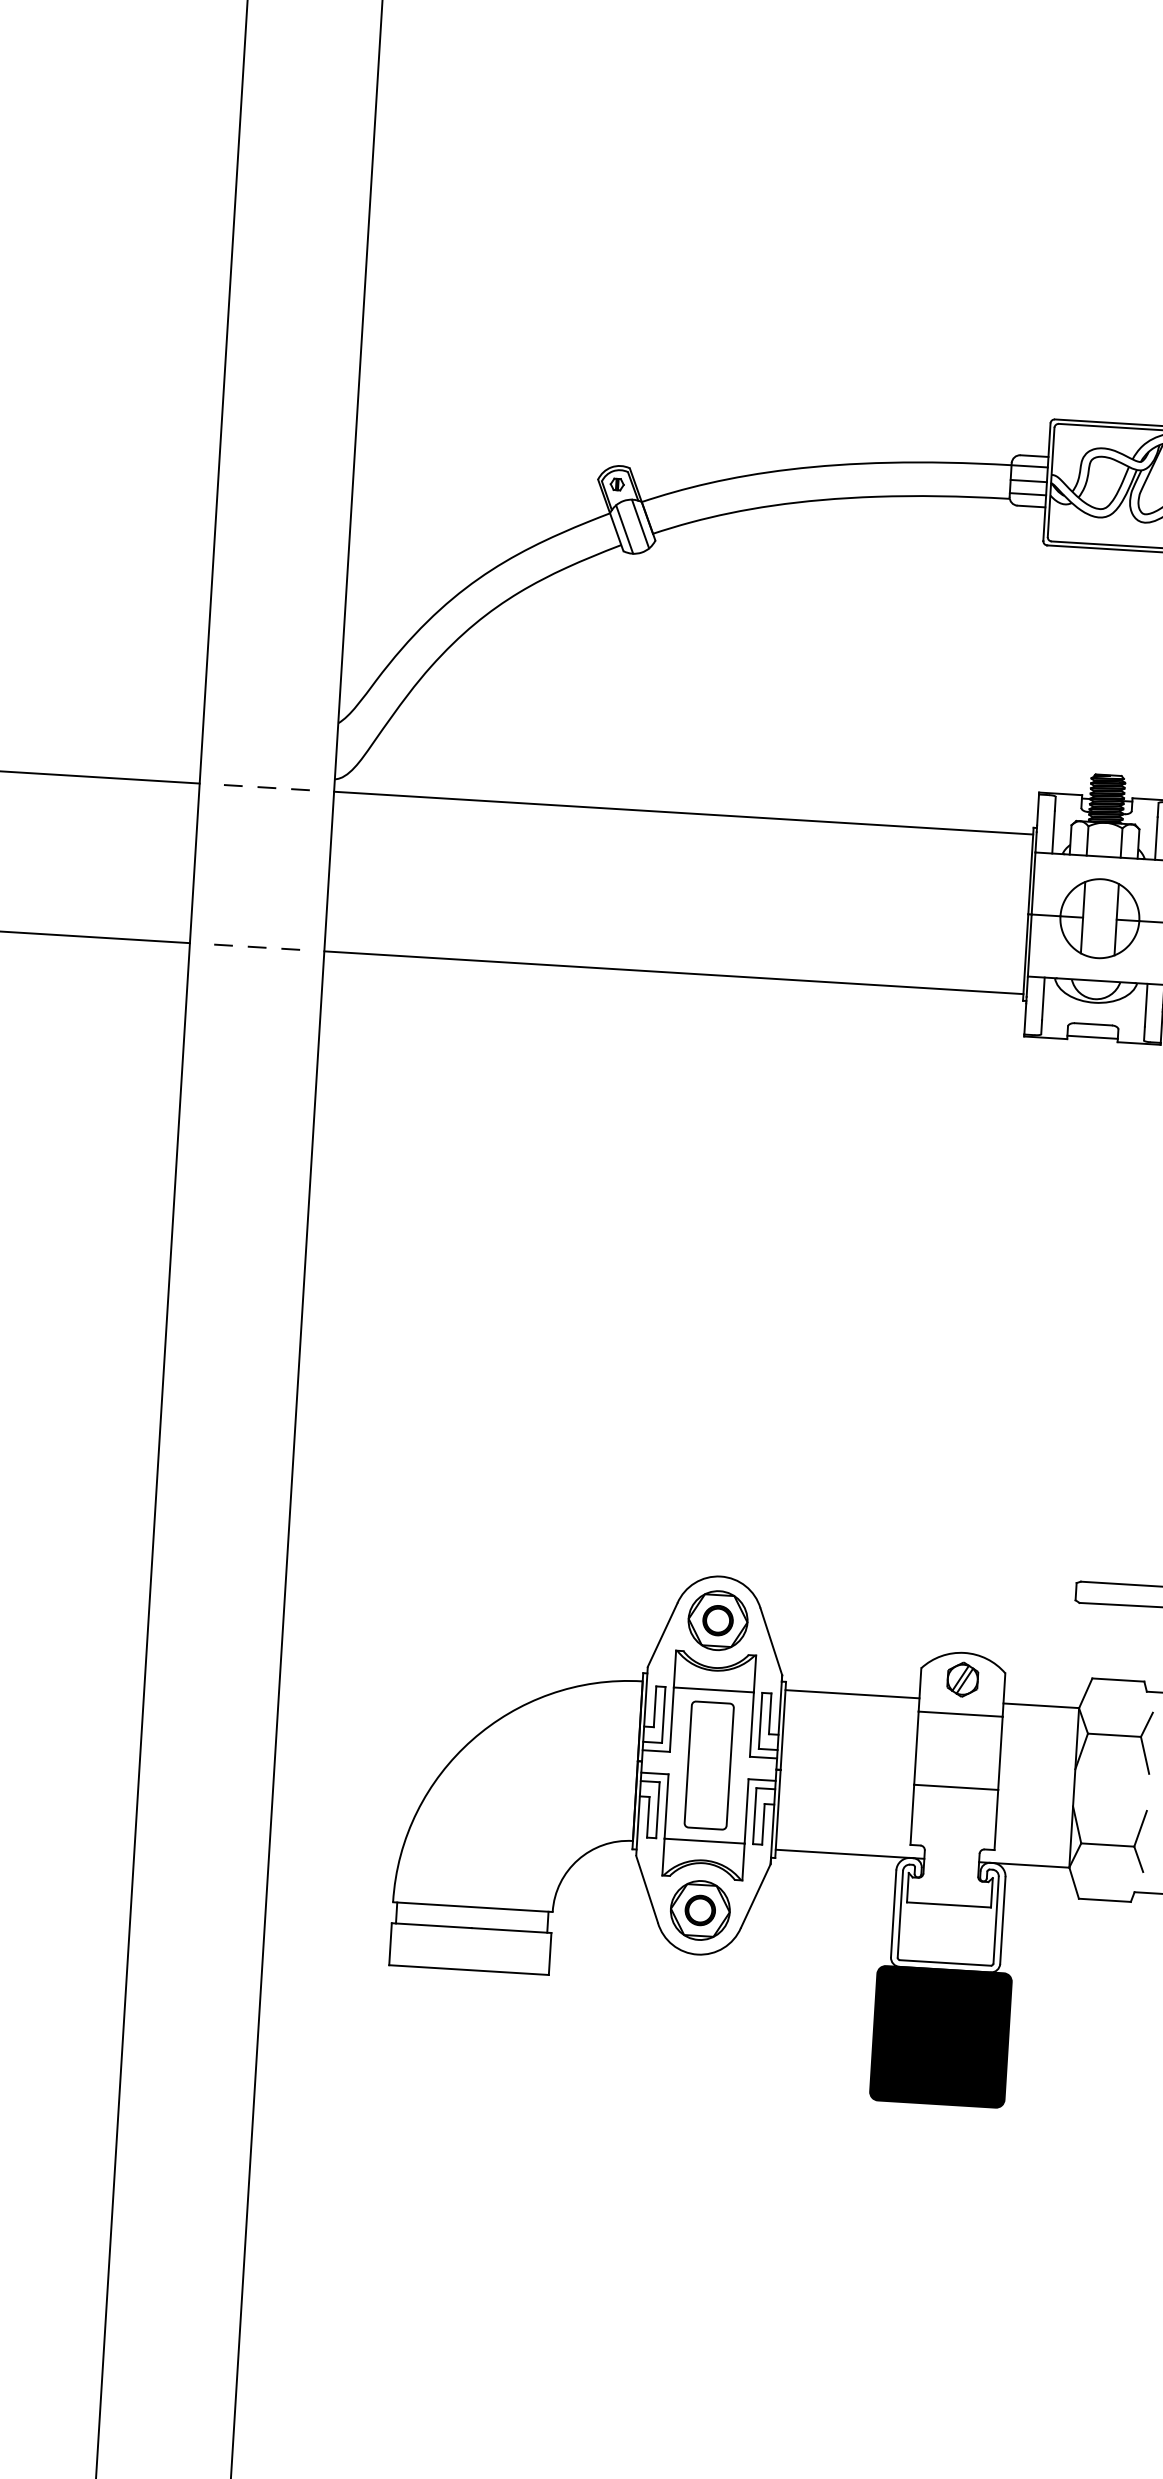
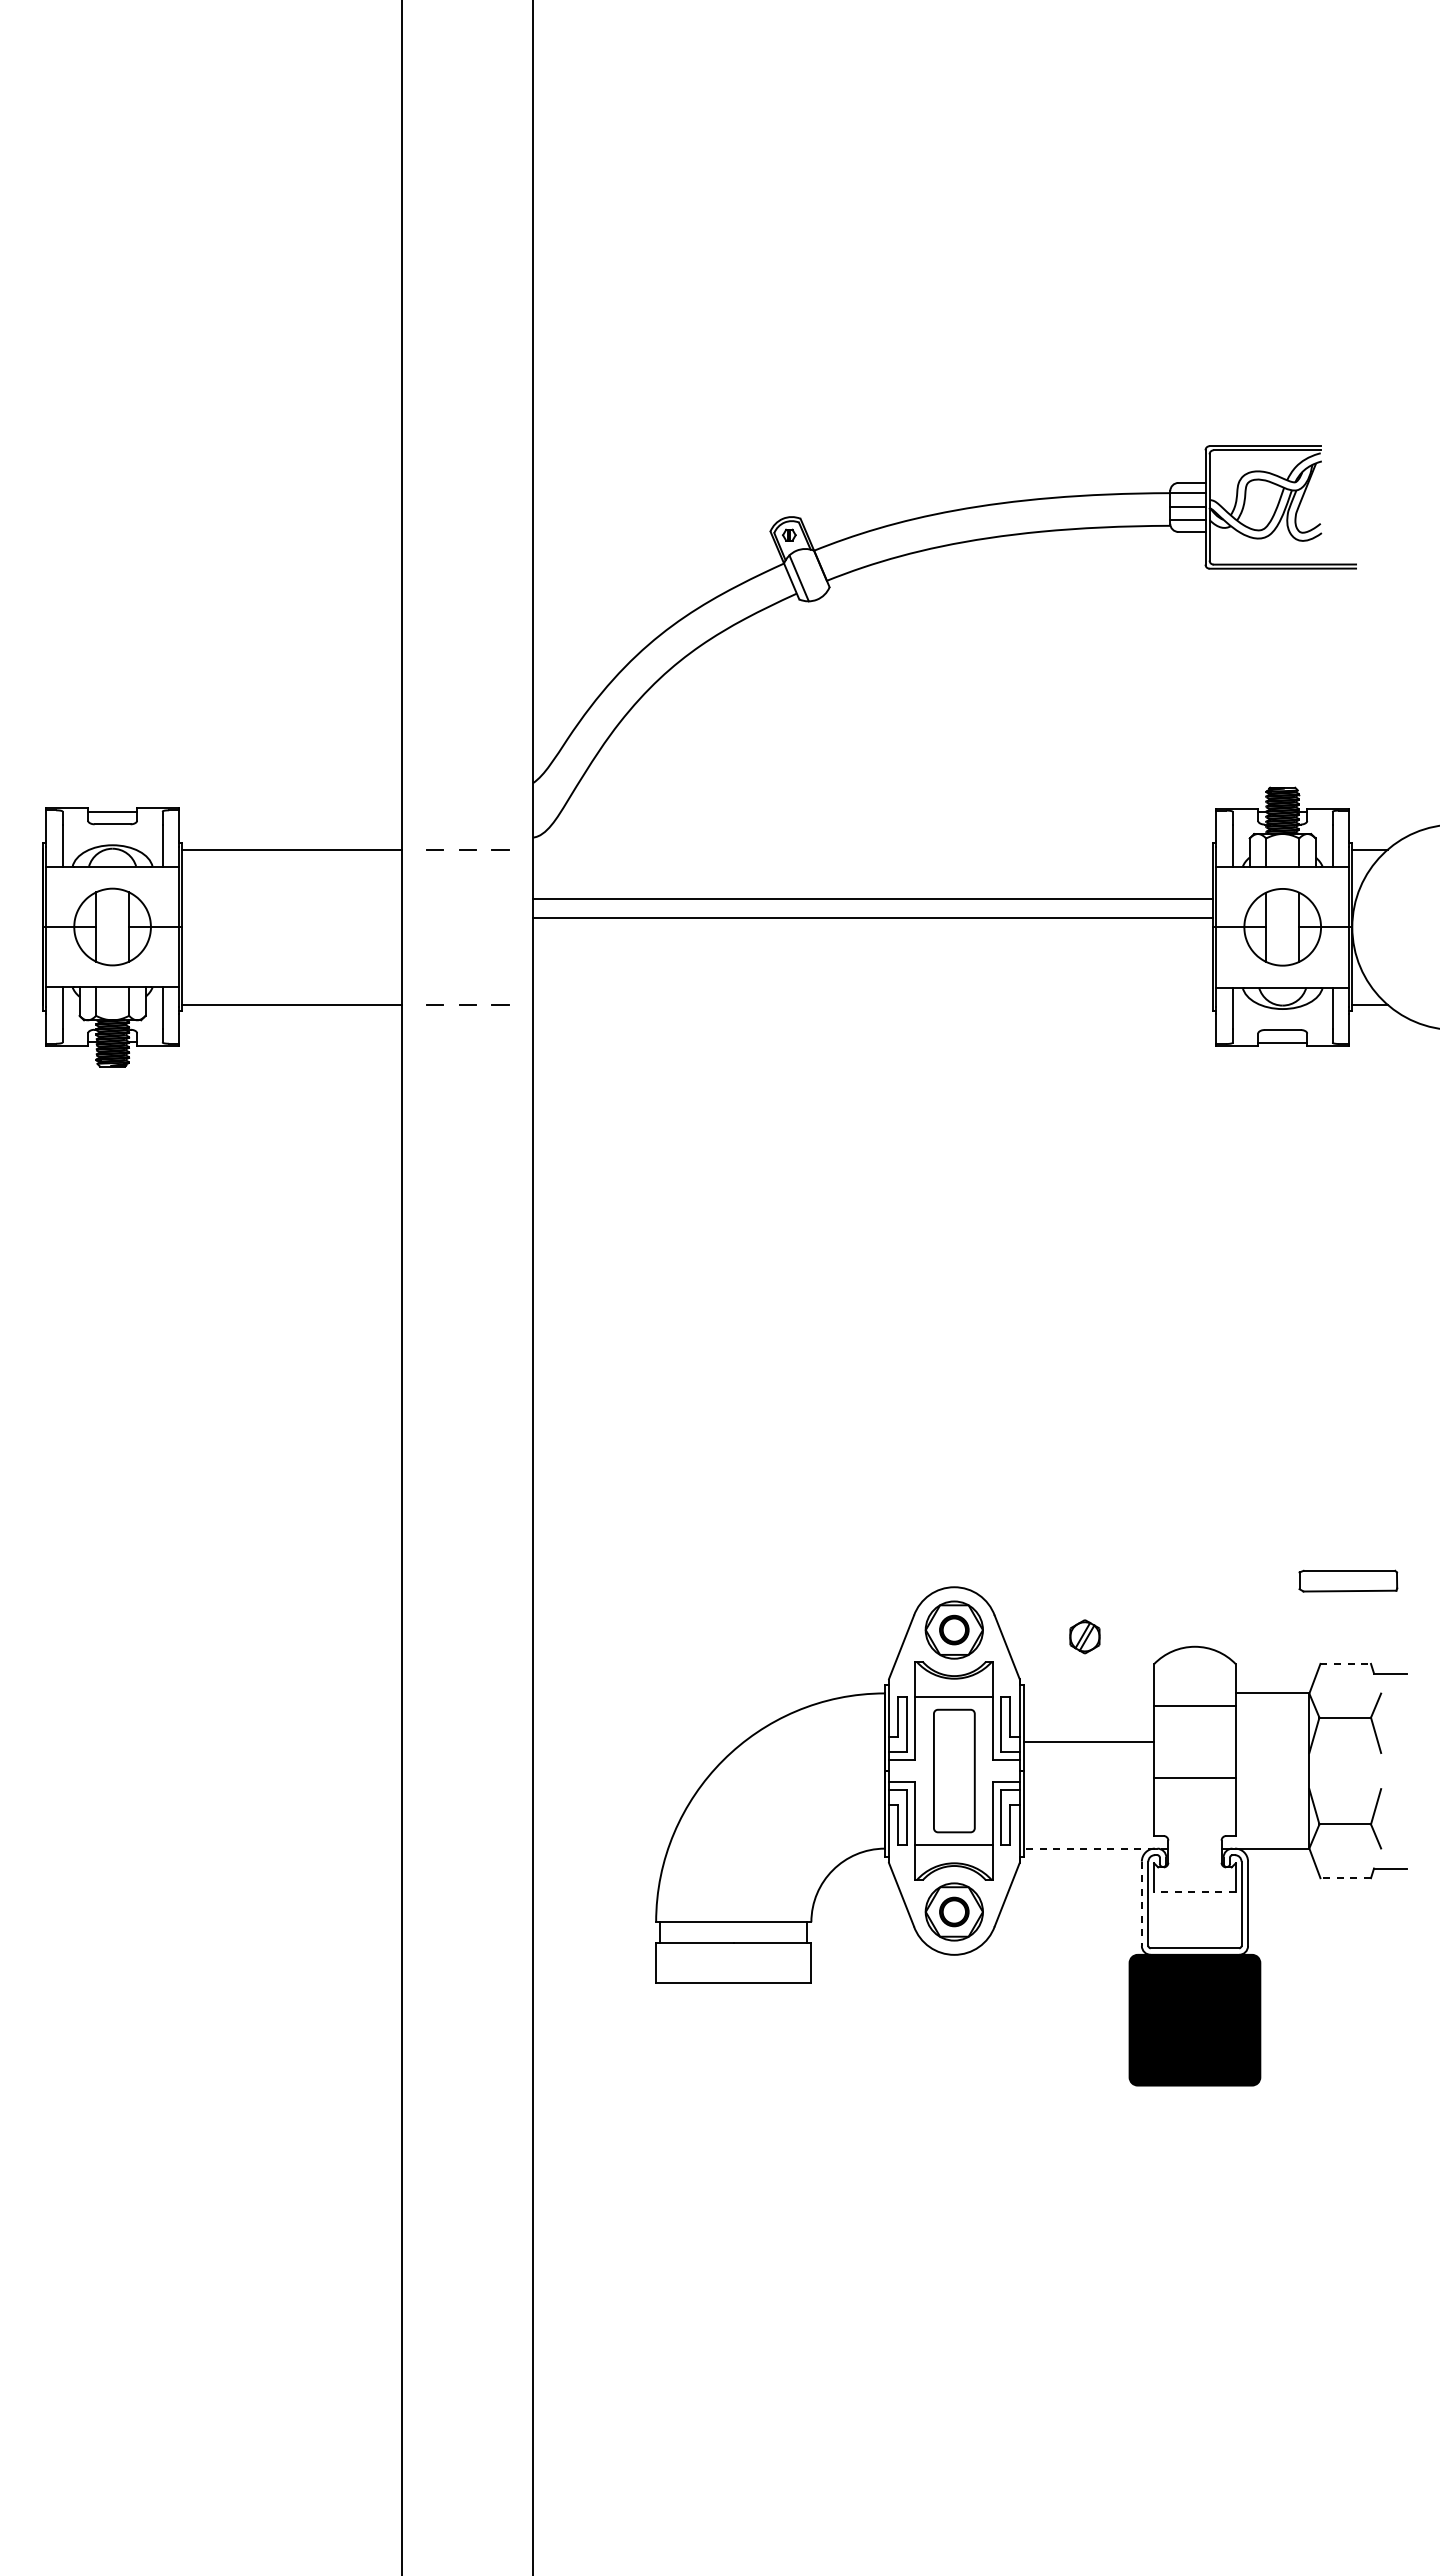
line: (640, 524) -> (814, 572), removed
line: (684, 812) -> (873, 898), moved
line: (674, 972) -> (873, 917), moved
part: (962, 1679) -> (1084, 1636), moved
line: (1119, 1679) -> (1346, 1663), solid -> dashed
line: (852, 1694) -> (1088, 1742), moved
line: (849, 1854) -> (1095, 1848), solid -> dashed
line: (1104, 1900) -> (1345, 1878), solid -> dashed
line: (948, 1904) -> (1194, 1891), solid -> dashed
line: (893, 1914) -> (1141, 1904), solid -> dashed

